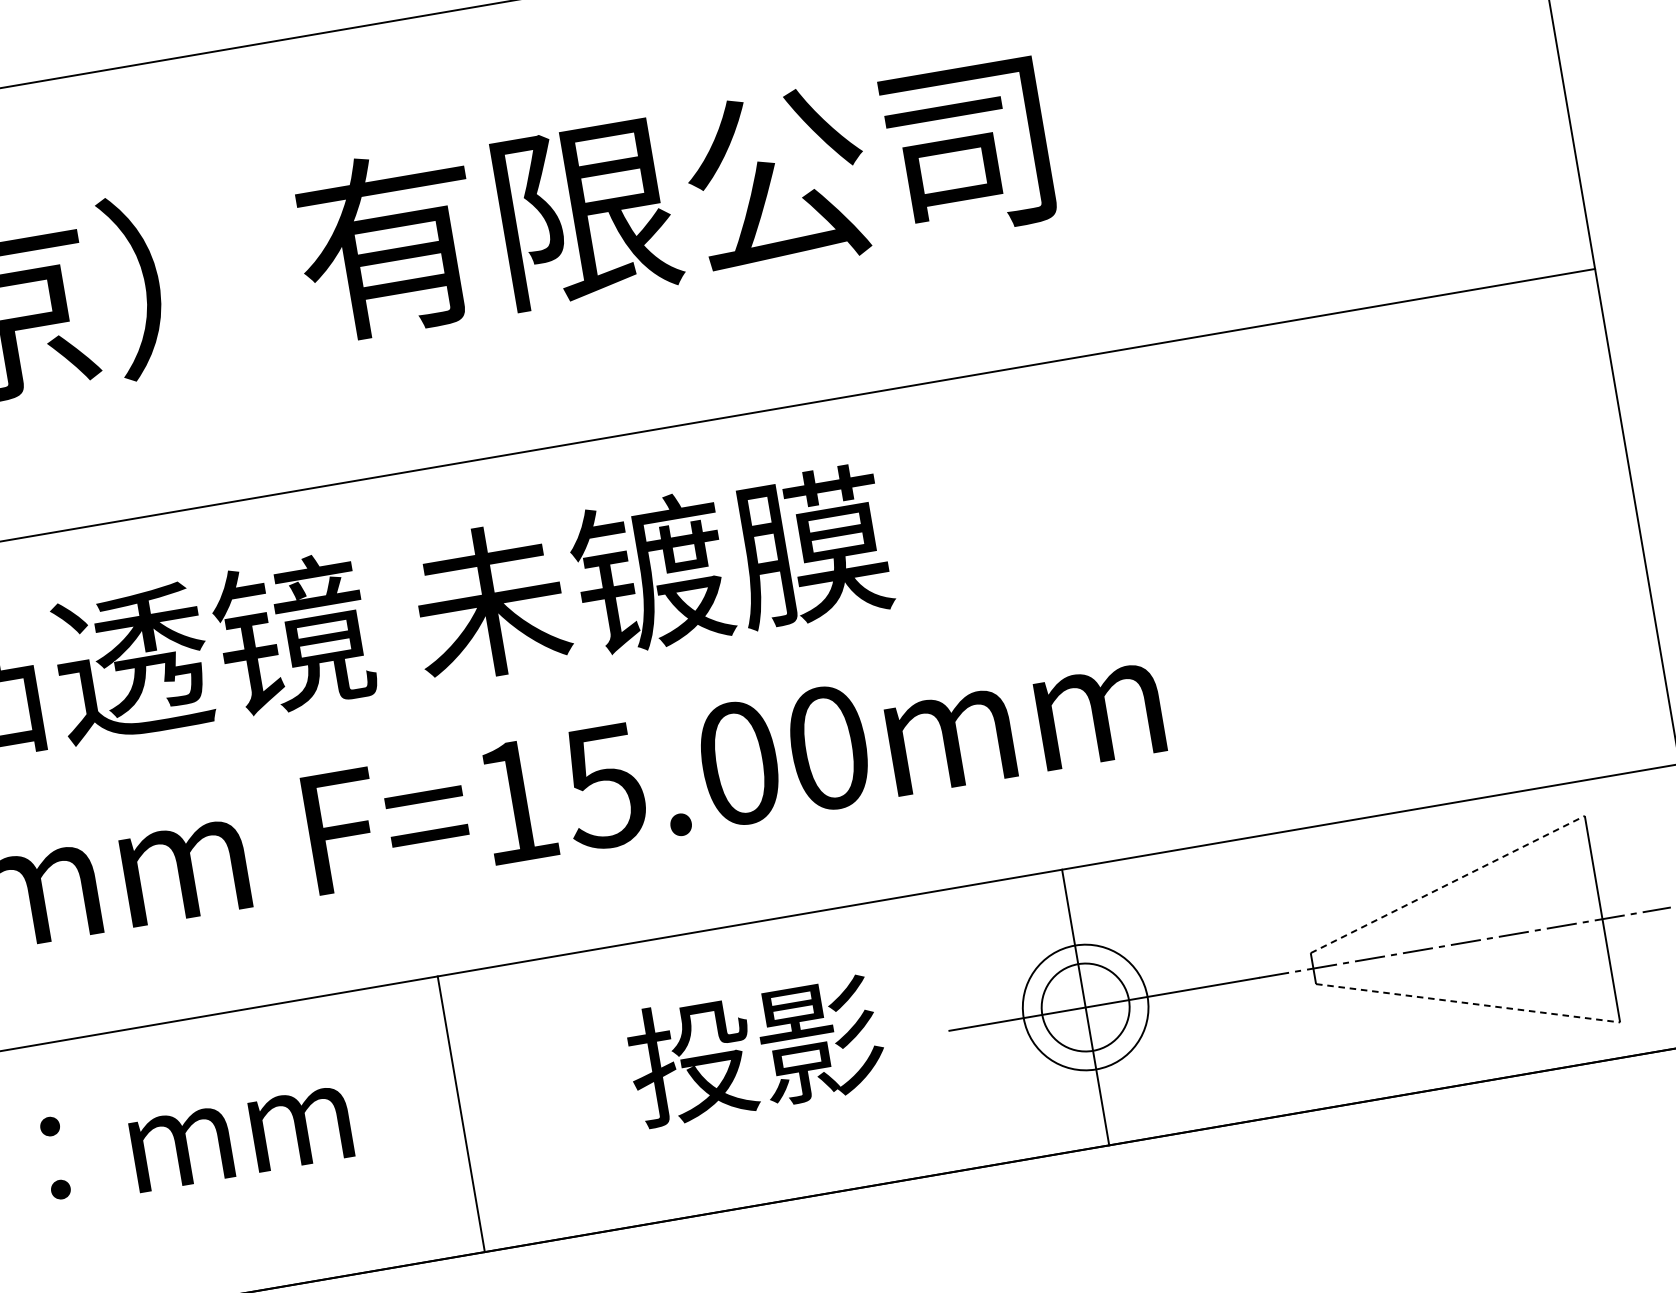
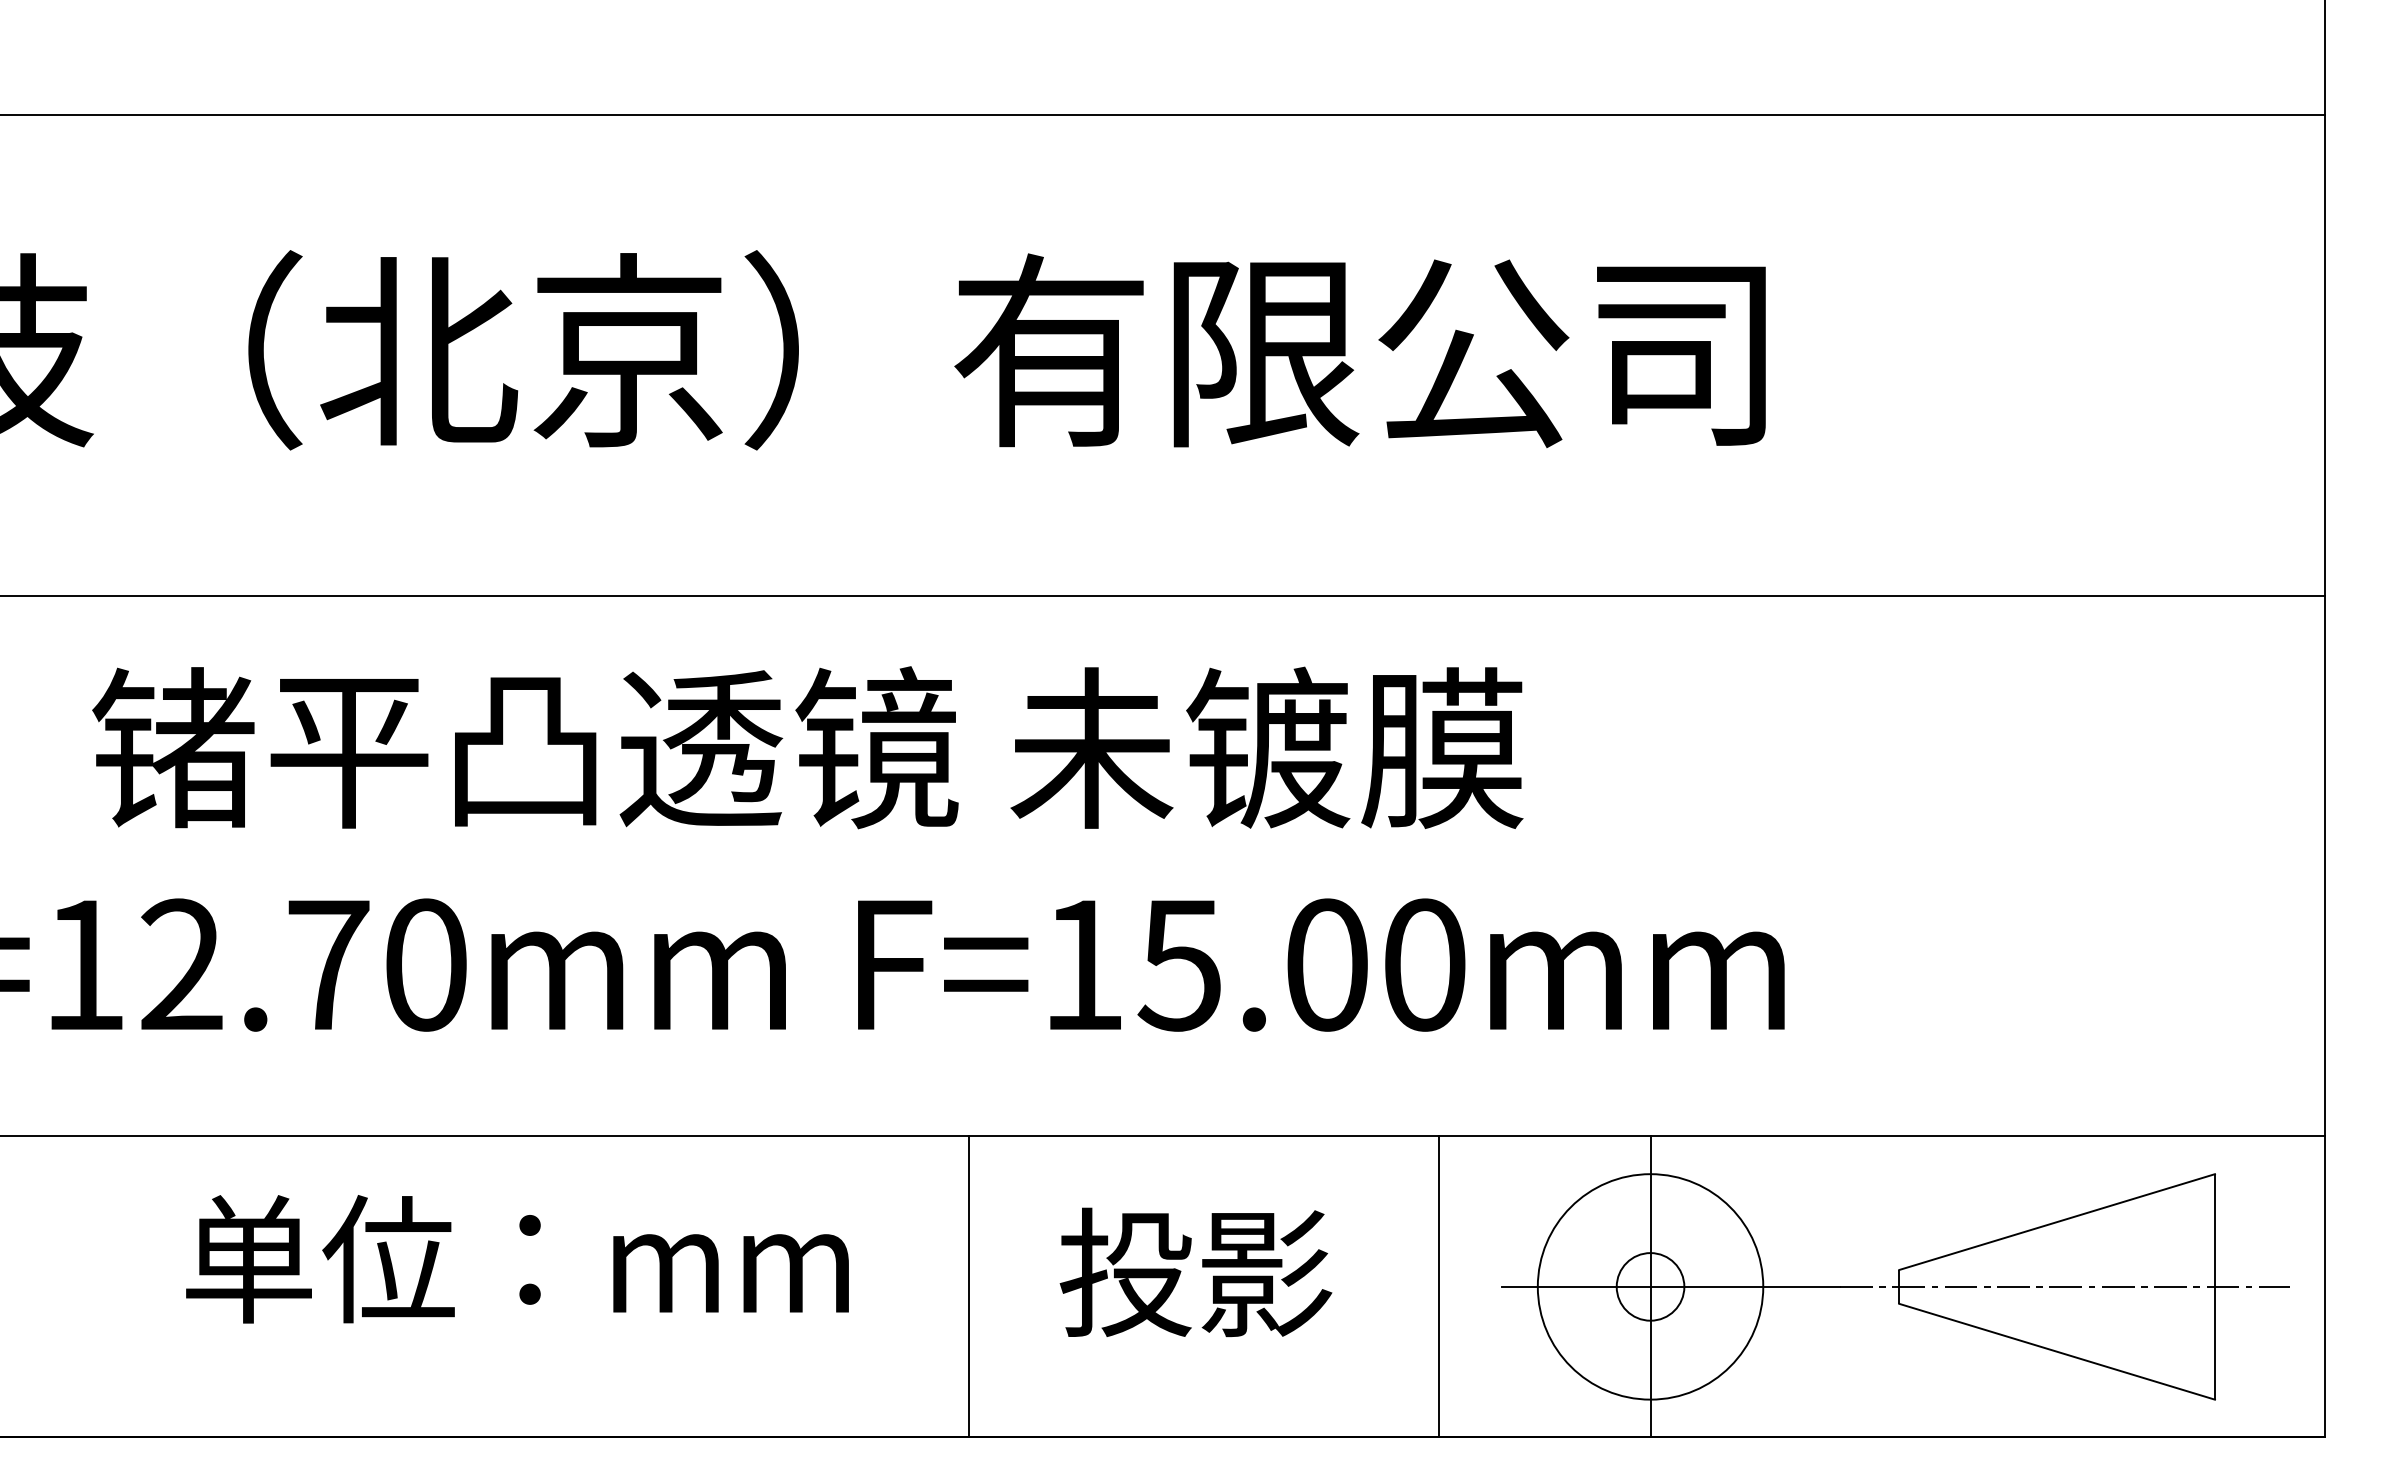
line: (1448, 884) -> (2057, 1222), dashed -> solid
line: (1468, 1002) -> (2057, 1351), dashed -> solid
circle: (1085, 1007) -> (1650, 1286), size x0.71
circle: (1085, 1007) -> (1650, 1286), size x1.67
line: (892, 1040) -> (1439, 1286), added
text: (755, 1050) -> (1195, 1272), moved

